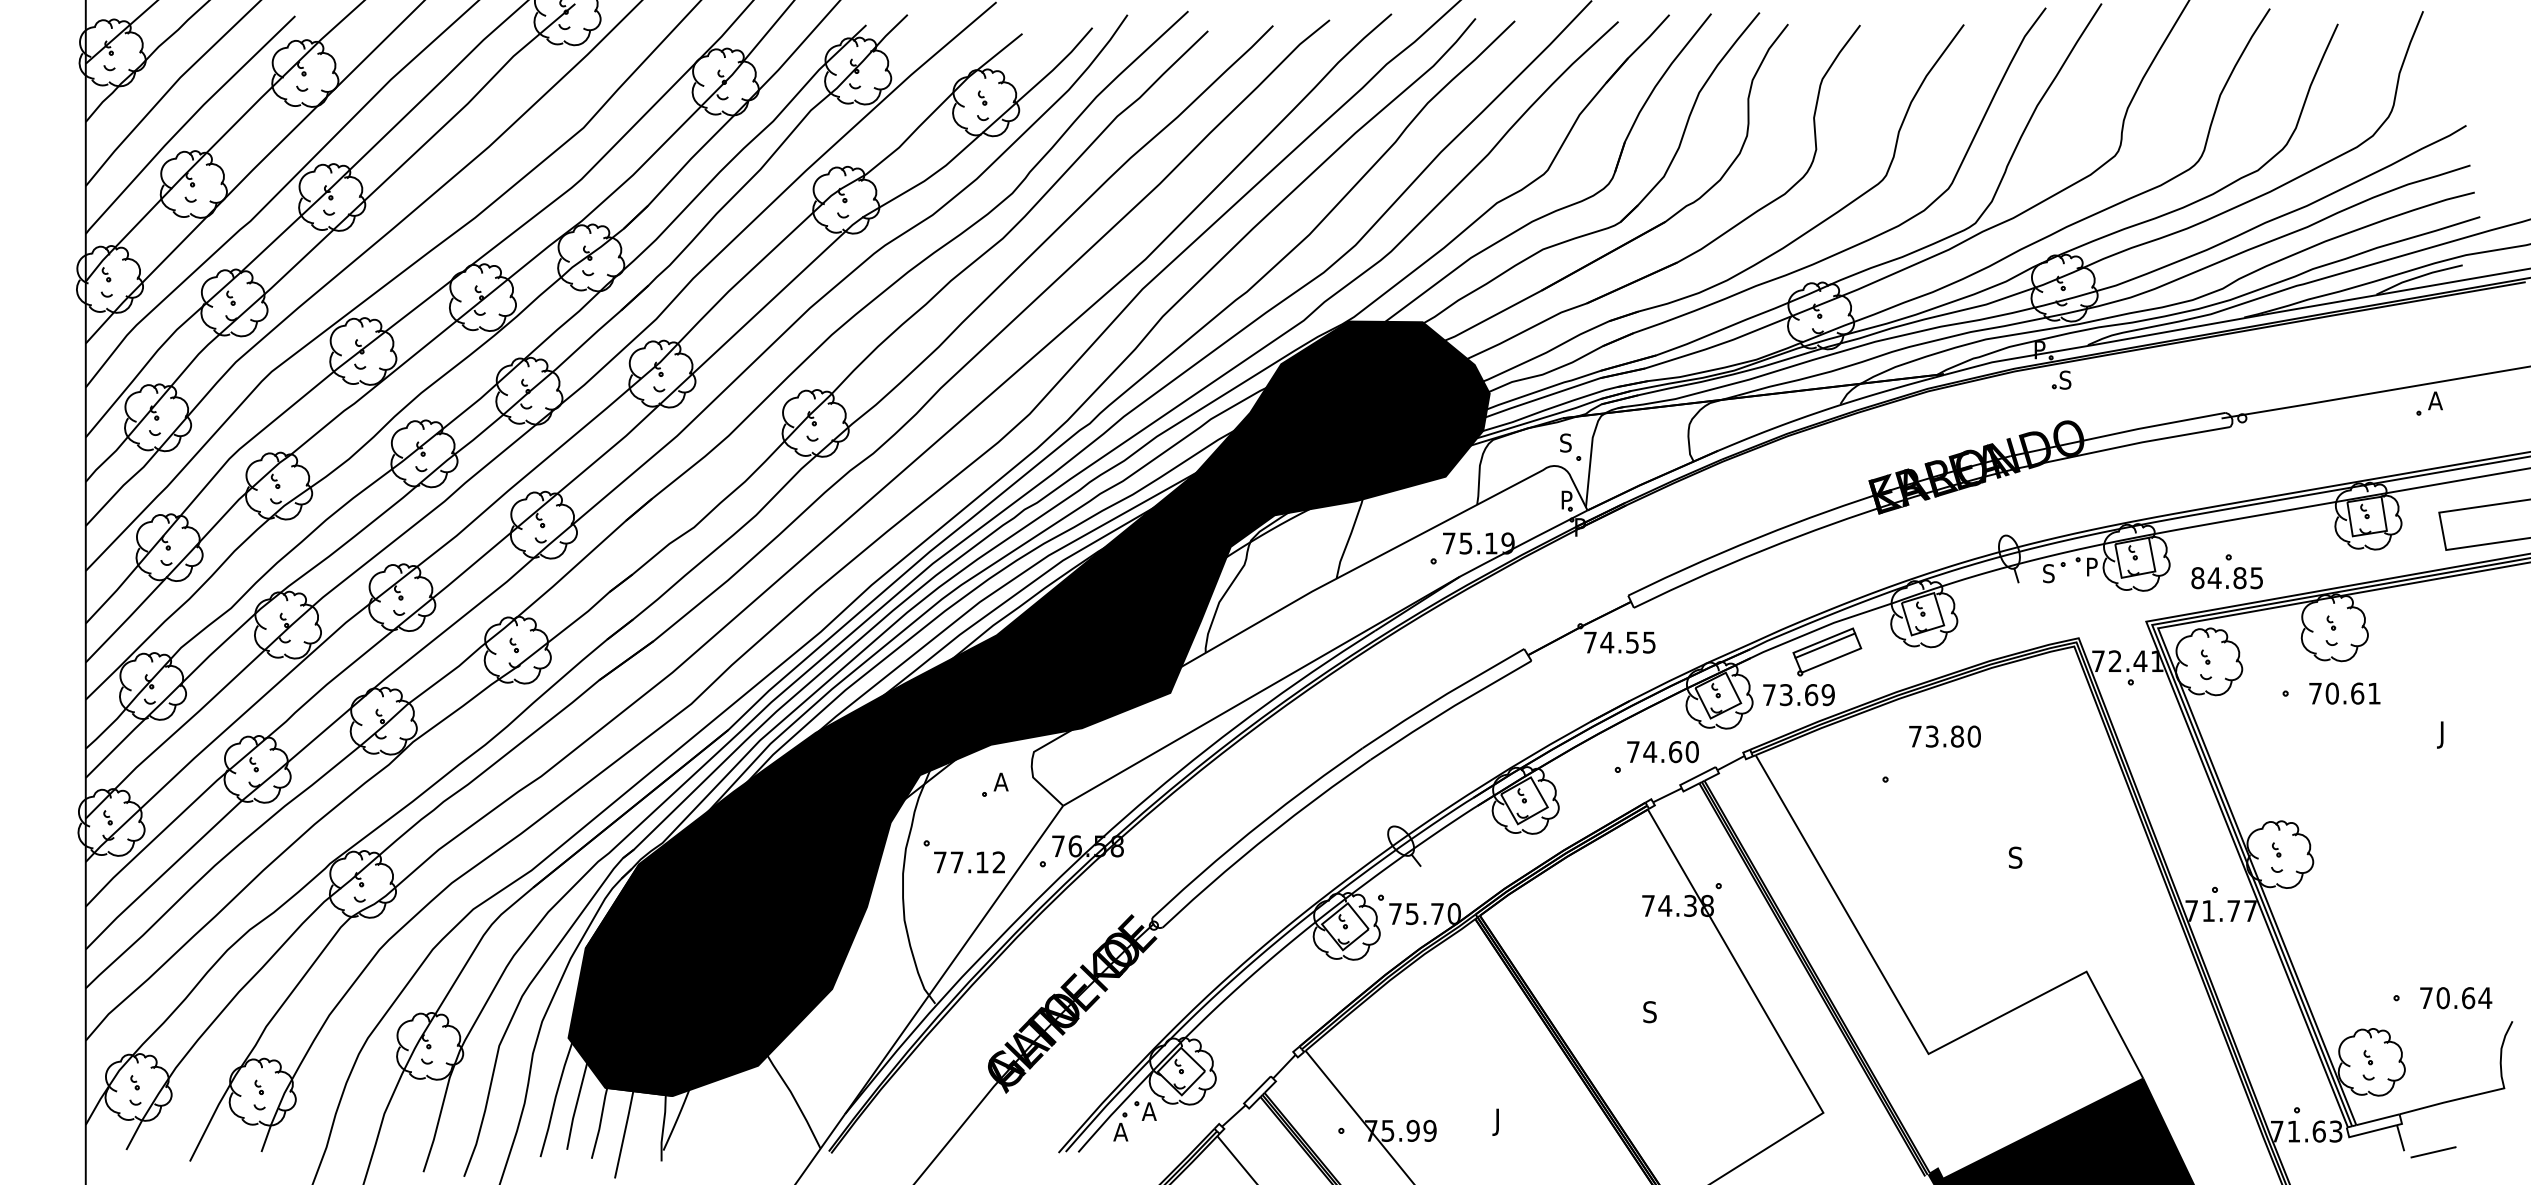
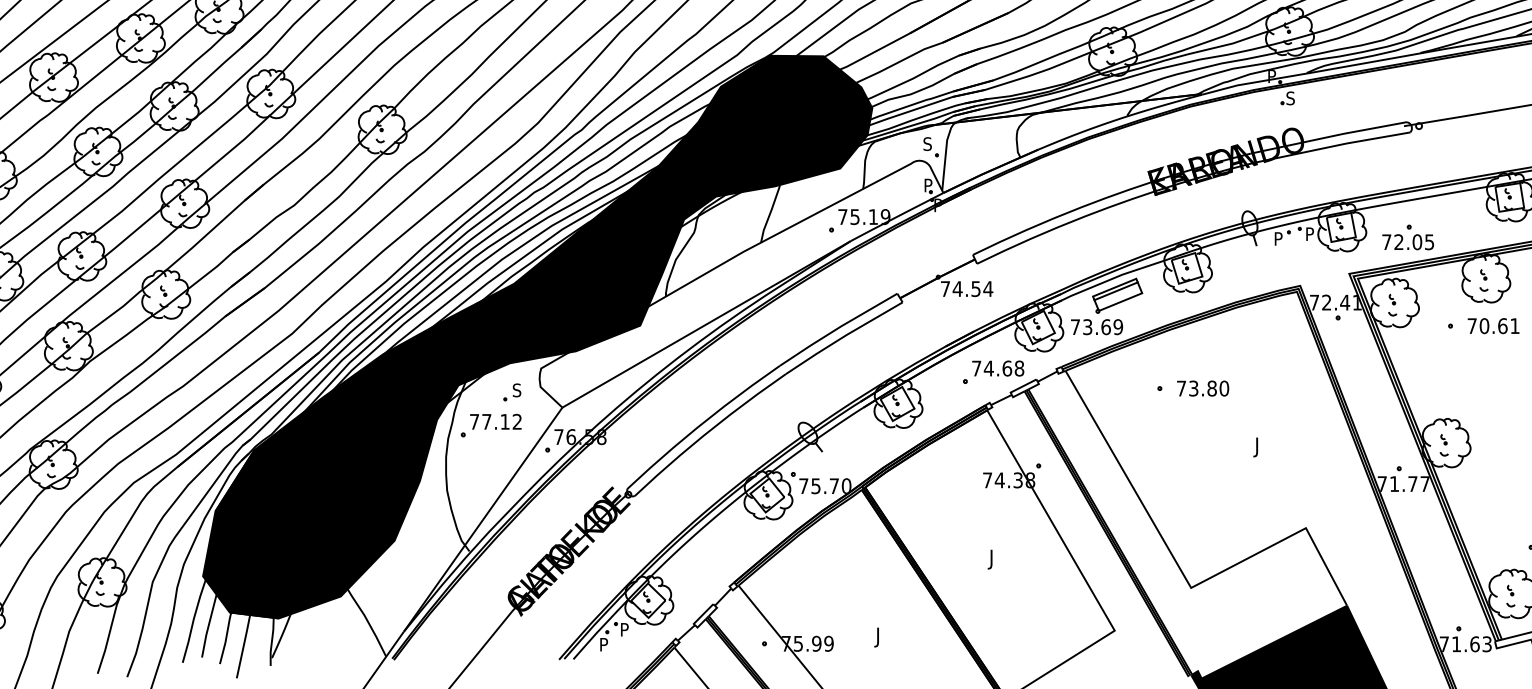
text: (2048, 573) -> (1278, 238), S -> P
text: (2218, 578) -> (1401, 242), 84.85 -> 72.05
text: (1649, 642) -> (988, 288), 74.55 -> 74.54
text: (1944, 736) -> (1202, 388), moved
text: (1691, 751) -> (1018, 368), 74.60 -> 74.68
text: (1000, 781) -> (516, 389), A -> S
text: (2015, 860) -> (1254, 447), S -> J
text: (969, 862) -> (495, 421), moved
text: (1649, 1014) -> (988, 559), S -> J
text: (1148, 1111) -> (624, 629), A -> P
text: (1120, 1131) -> (604, 644), A -> P

